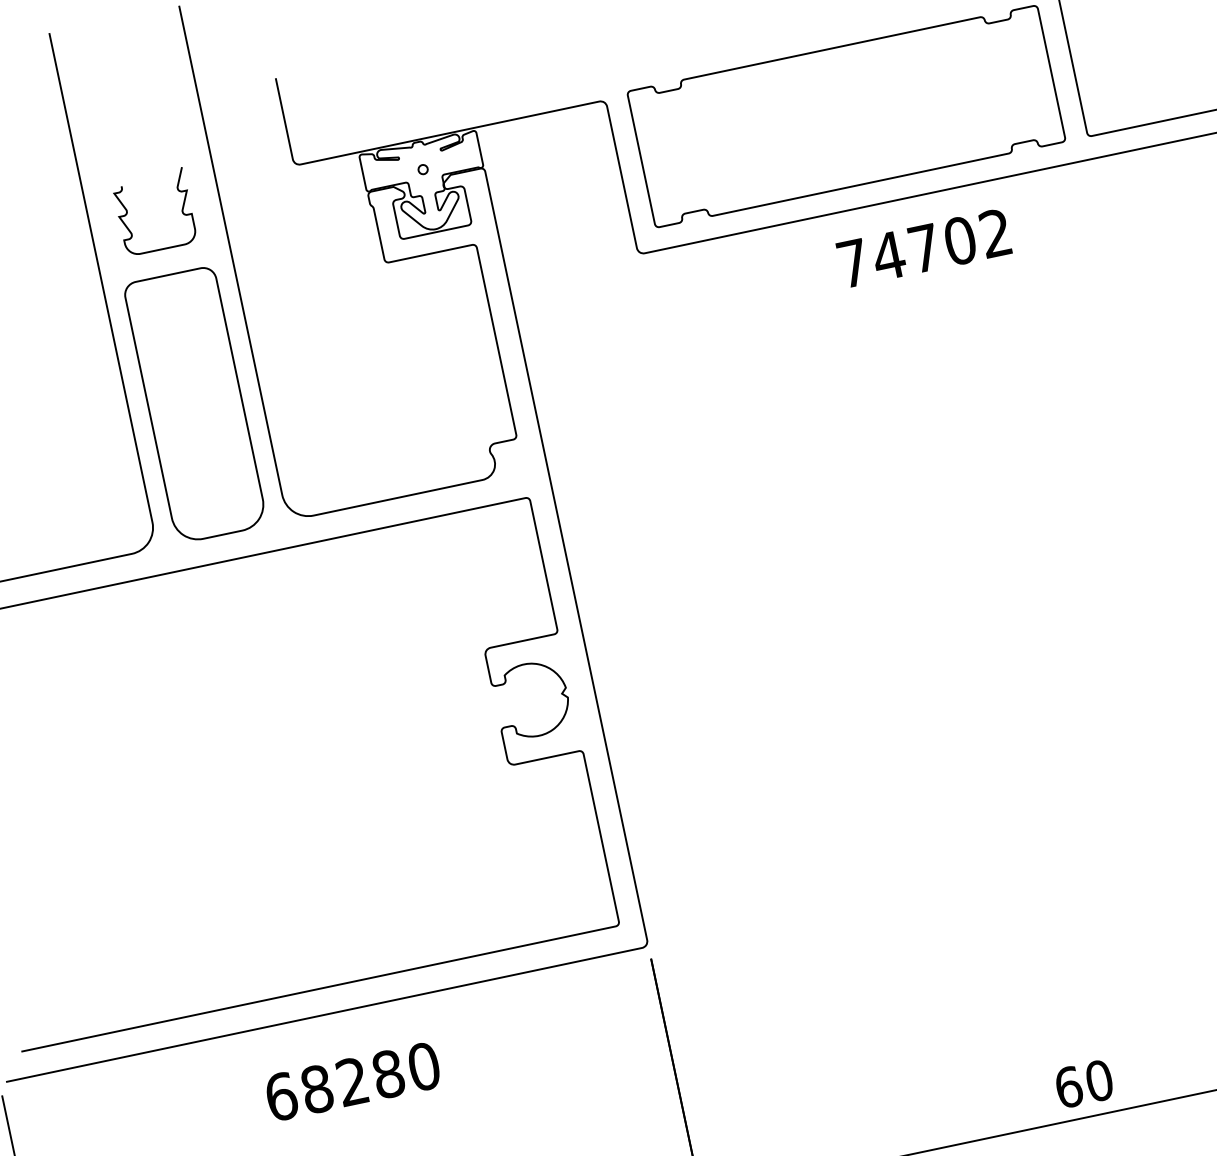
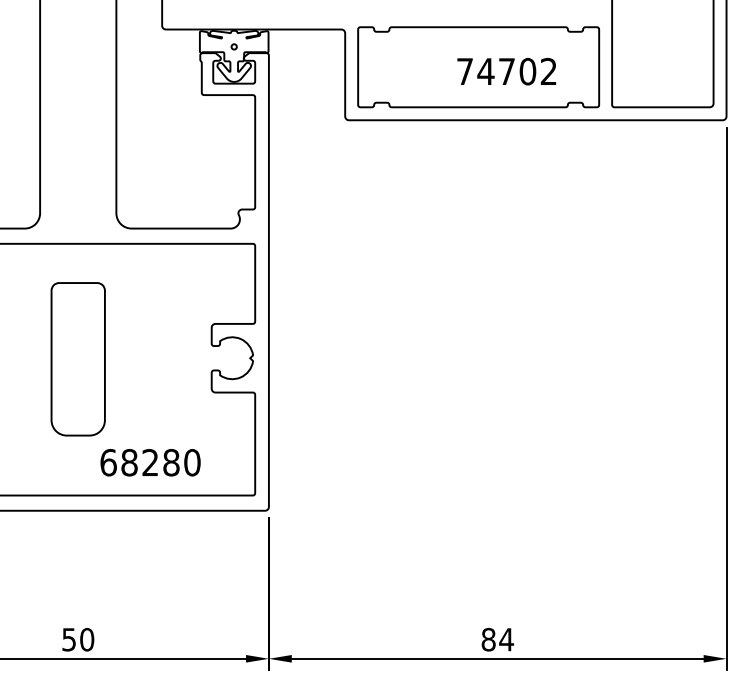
curve: (128, 213) -> (63, 36), removed
text: (923, 248) -> (506, 71), moved
part: (194, 405) -> (77, 359), moved
text: (352, 1081) -> (150, 462), moved
text: (1083, 1083) -> (497, 639), 60 -> 84

